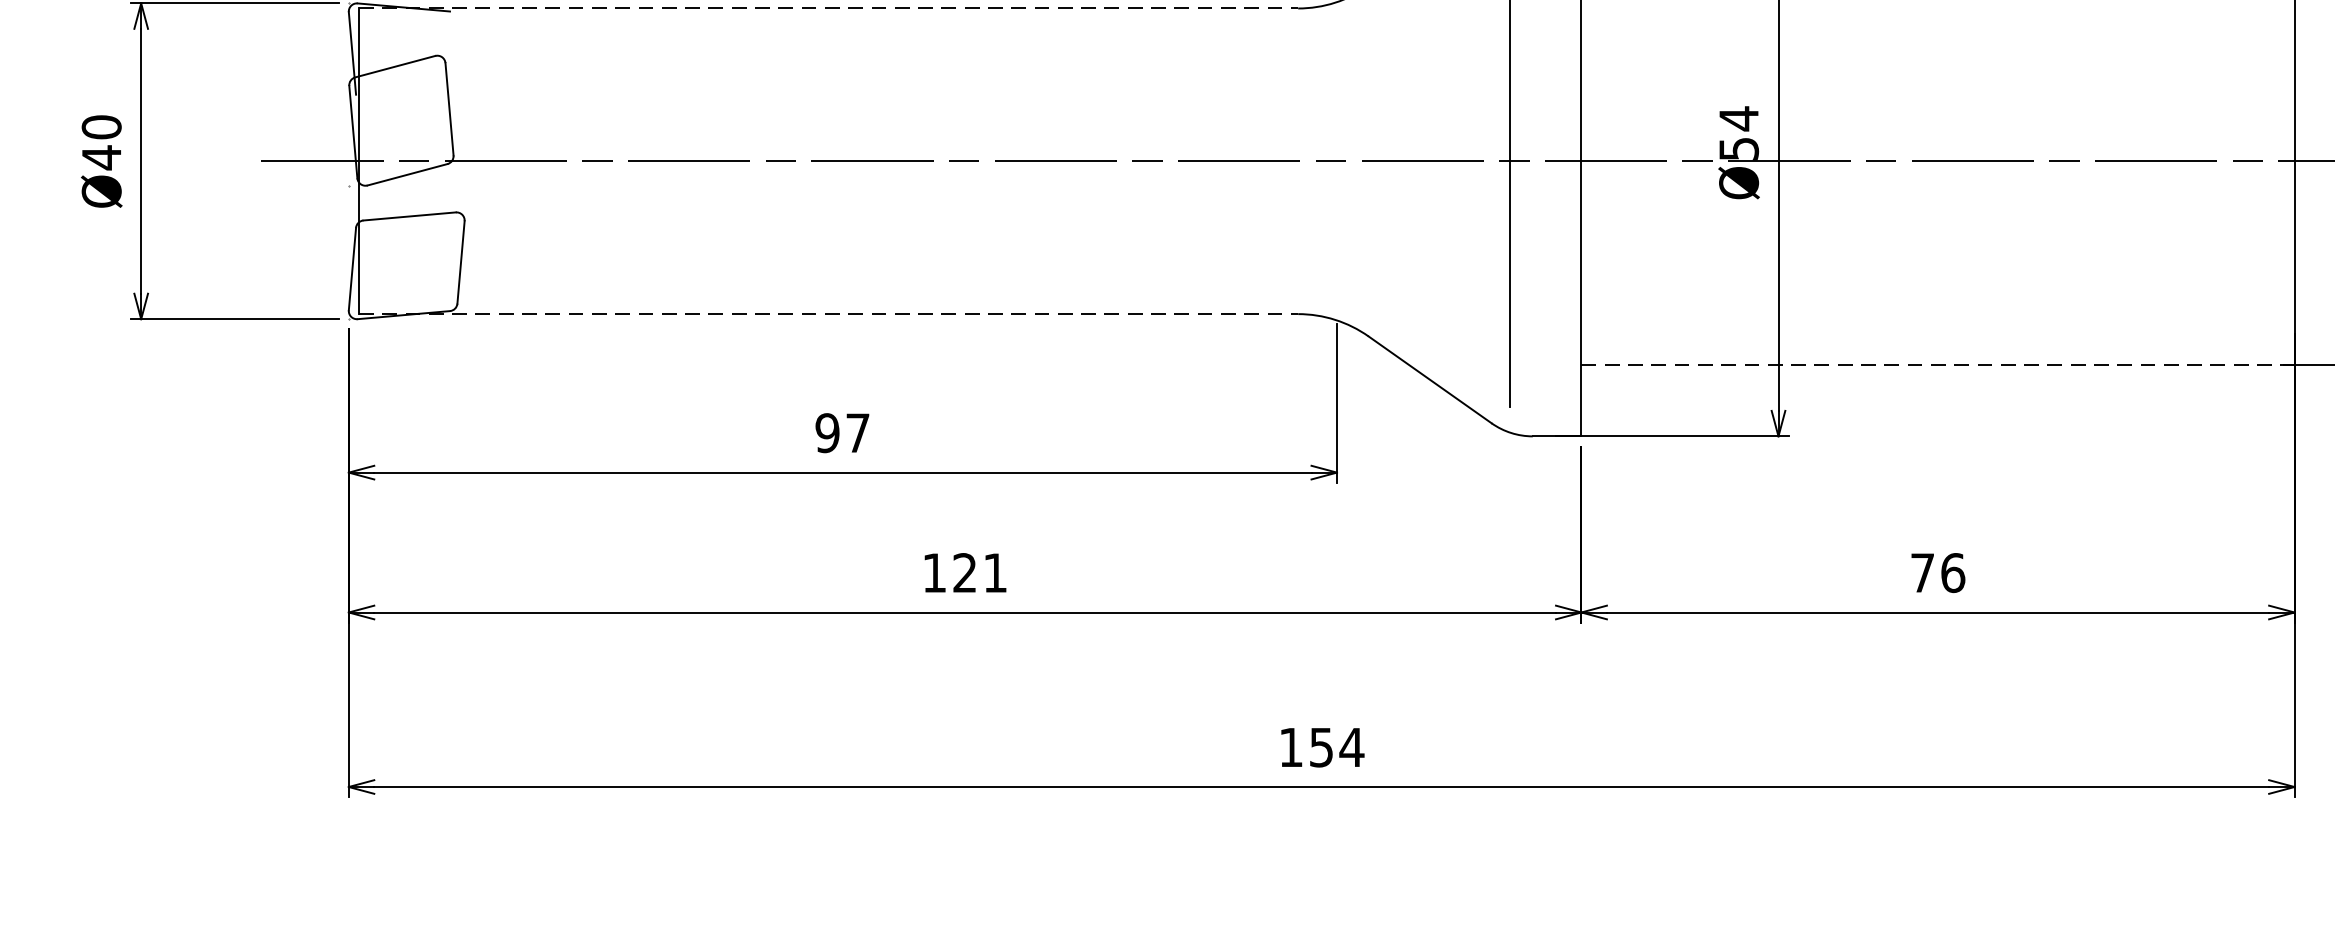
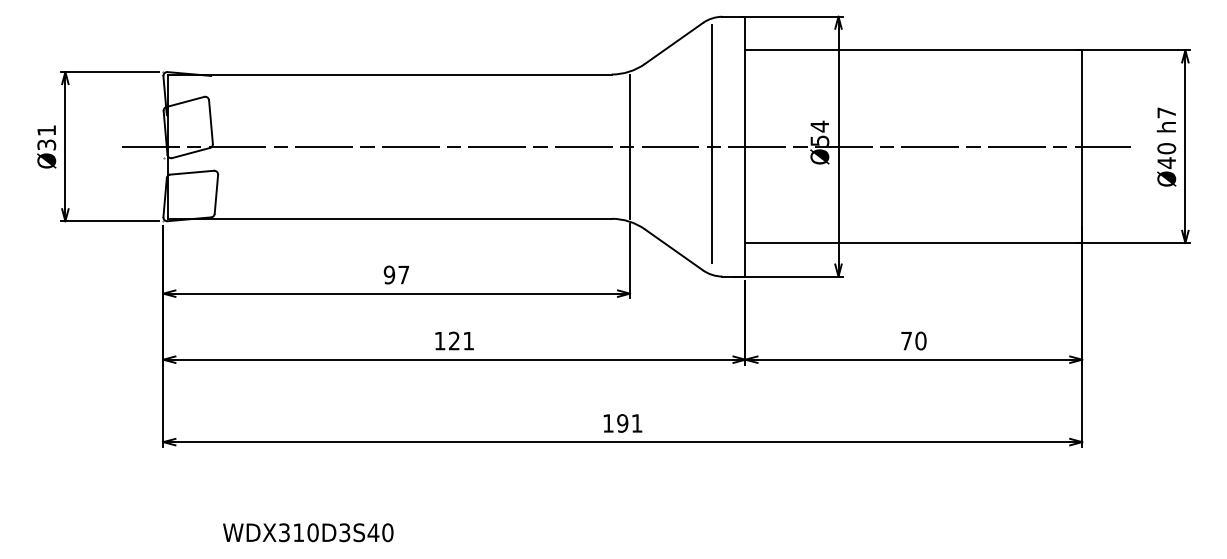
line: (827, 8) -> (389, 74), dashed -> solid
text: (101, 141) -> (46, 137), Ø40 -> Ø31
line: (1337, 160) -> (630, 146), added
line: (827, 313) -> (389, 218), dashed -> solid
line: (1939, 364) -> (914, 242), dashed -> solid
text: (1952, 571) -> (920, 340), 76 -> 70
text: (1335, 747) -> (629, 423), 154 -> 191

